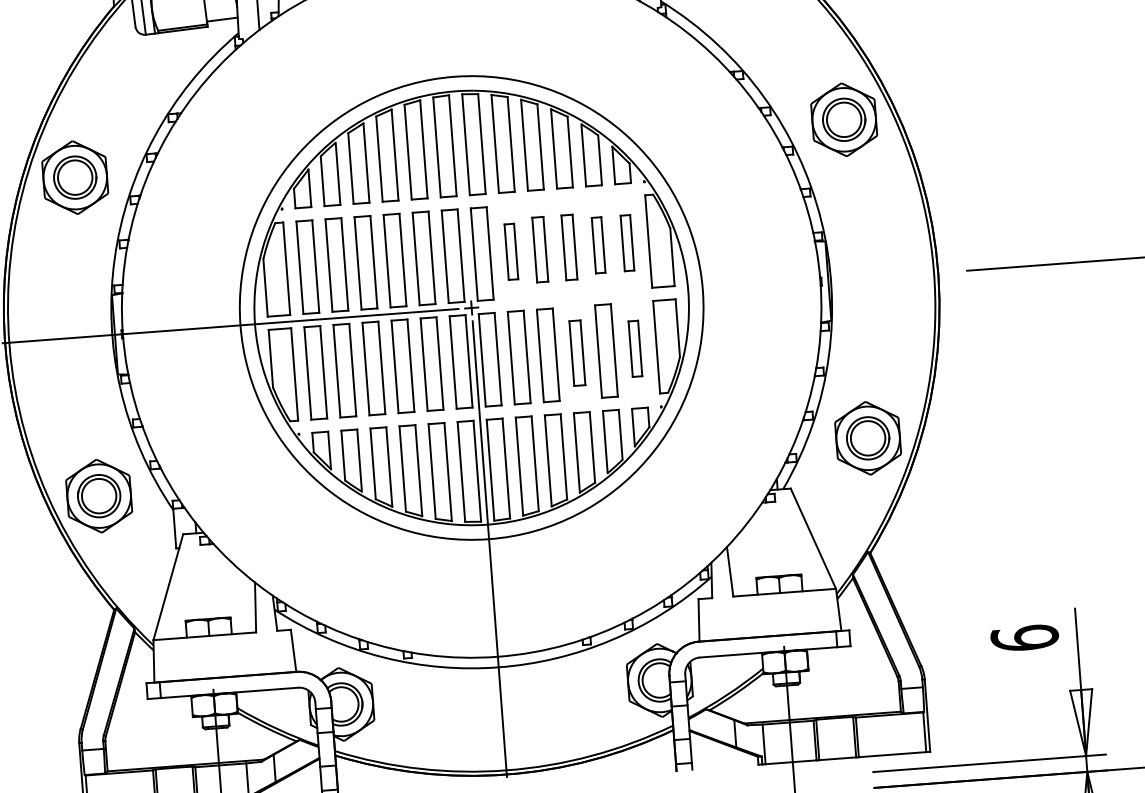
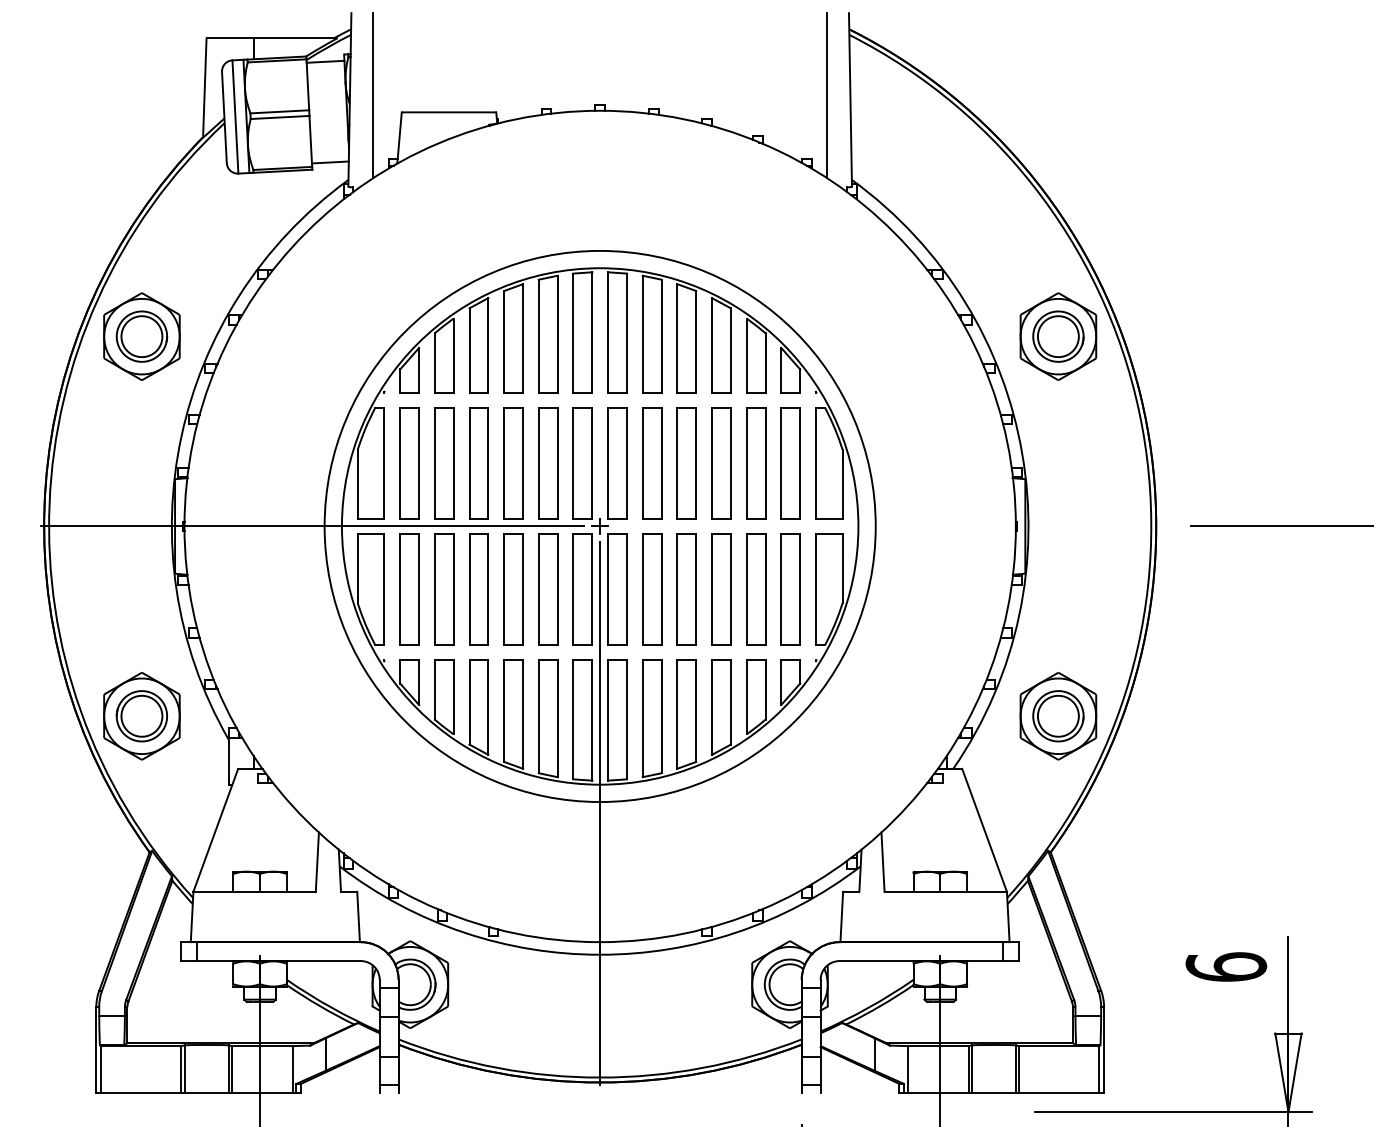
part: (627, 243) -> (790, 463), size x1.67
part: (598, 245) -> (756, 463), size x1.67
part: (569, 247) -> (721, 463), size x1.43
part: (540, 249) -> (686, 463), size x1.43
part: (511, 251) -> (652, 463), size x1.67
part: (635, 348) -> (790, 589), size x1.67
part: (577, 353) -> (721, 589), size x1.43

